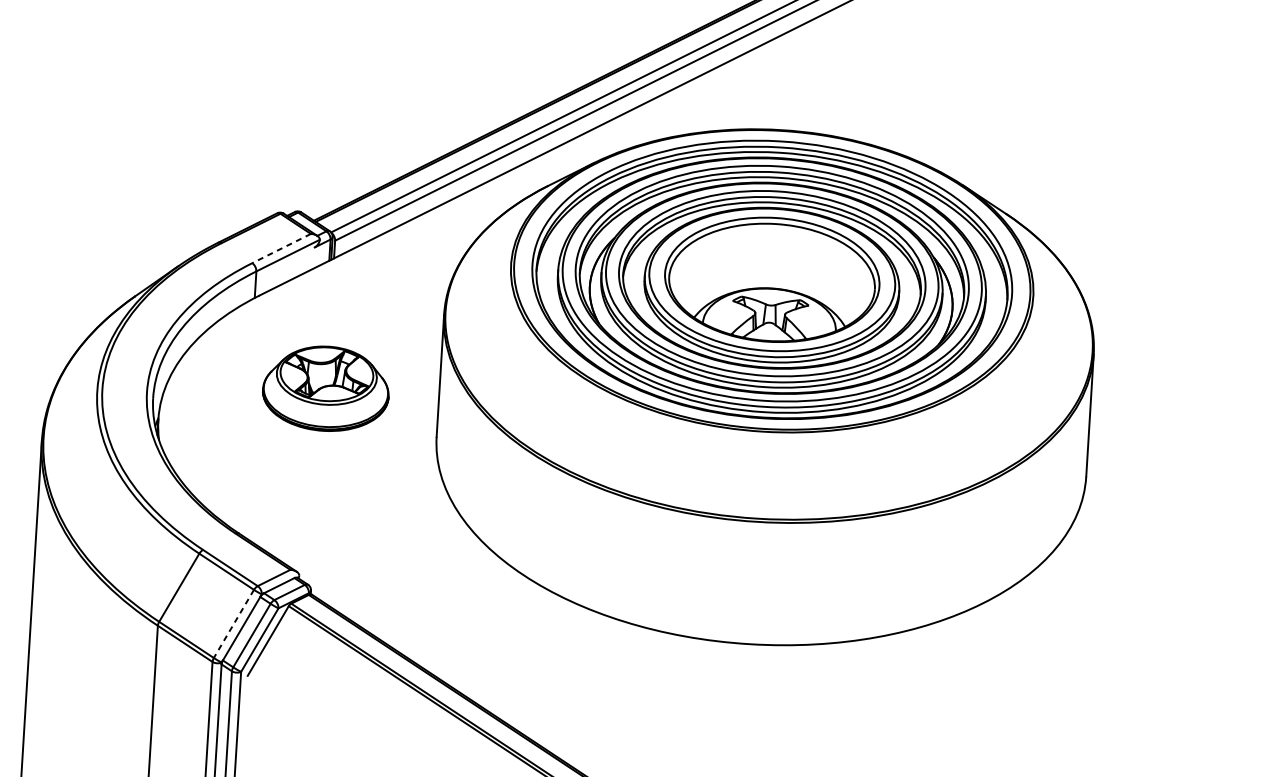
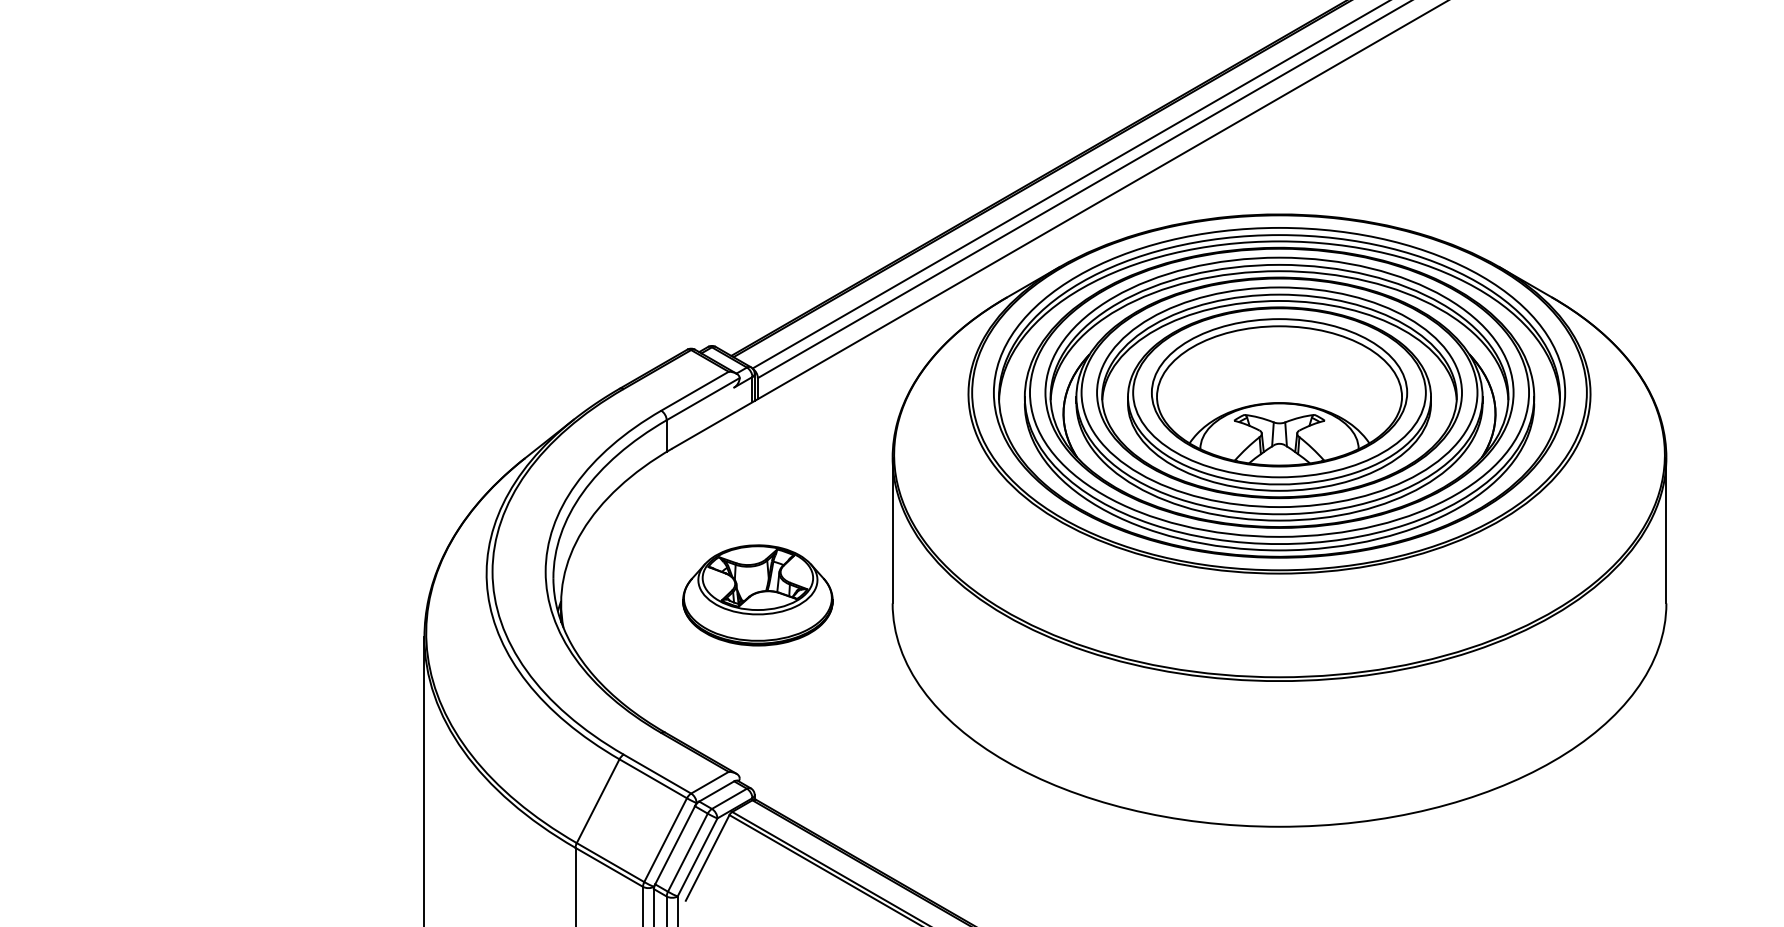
line: (282, 248) -> (695, 391), dashed -> solid
part: (325, 388) -> (757, 595), moved
line: (233, 624) -> (665, 840), dashed -> solid

